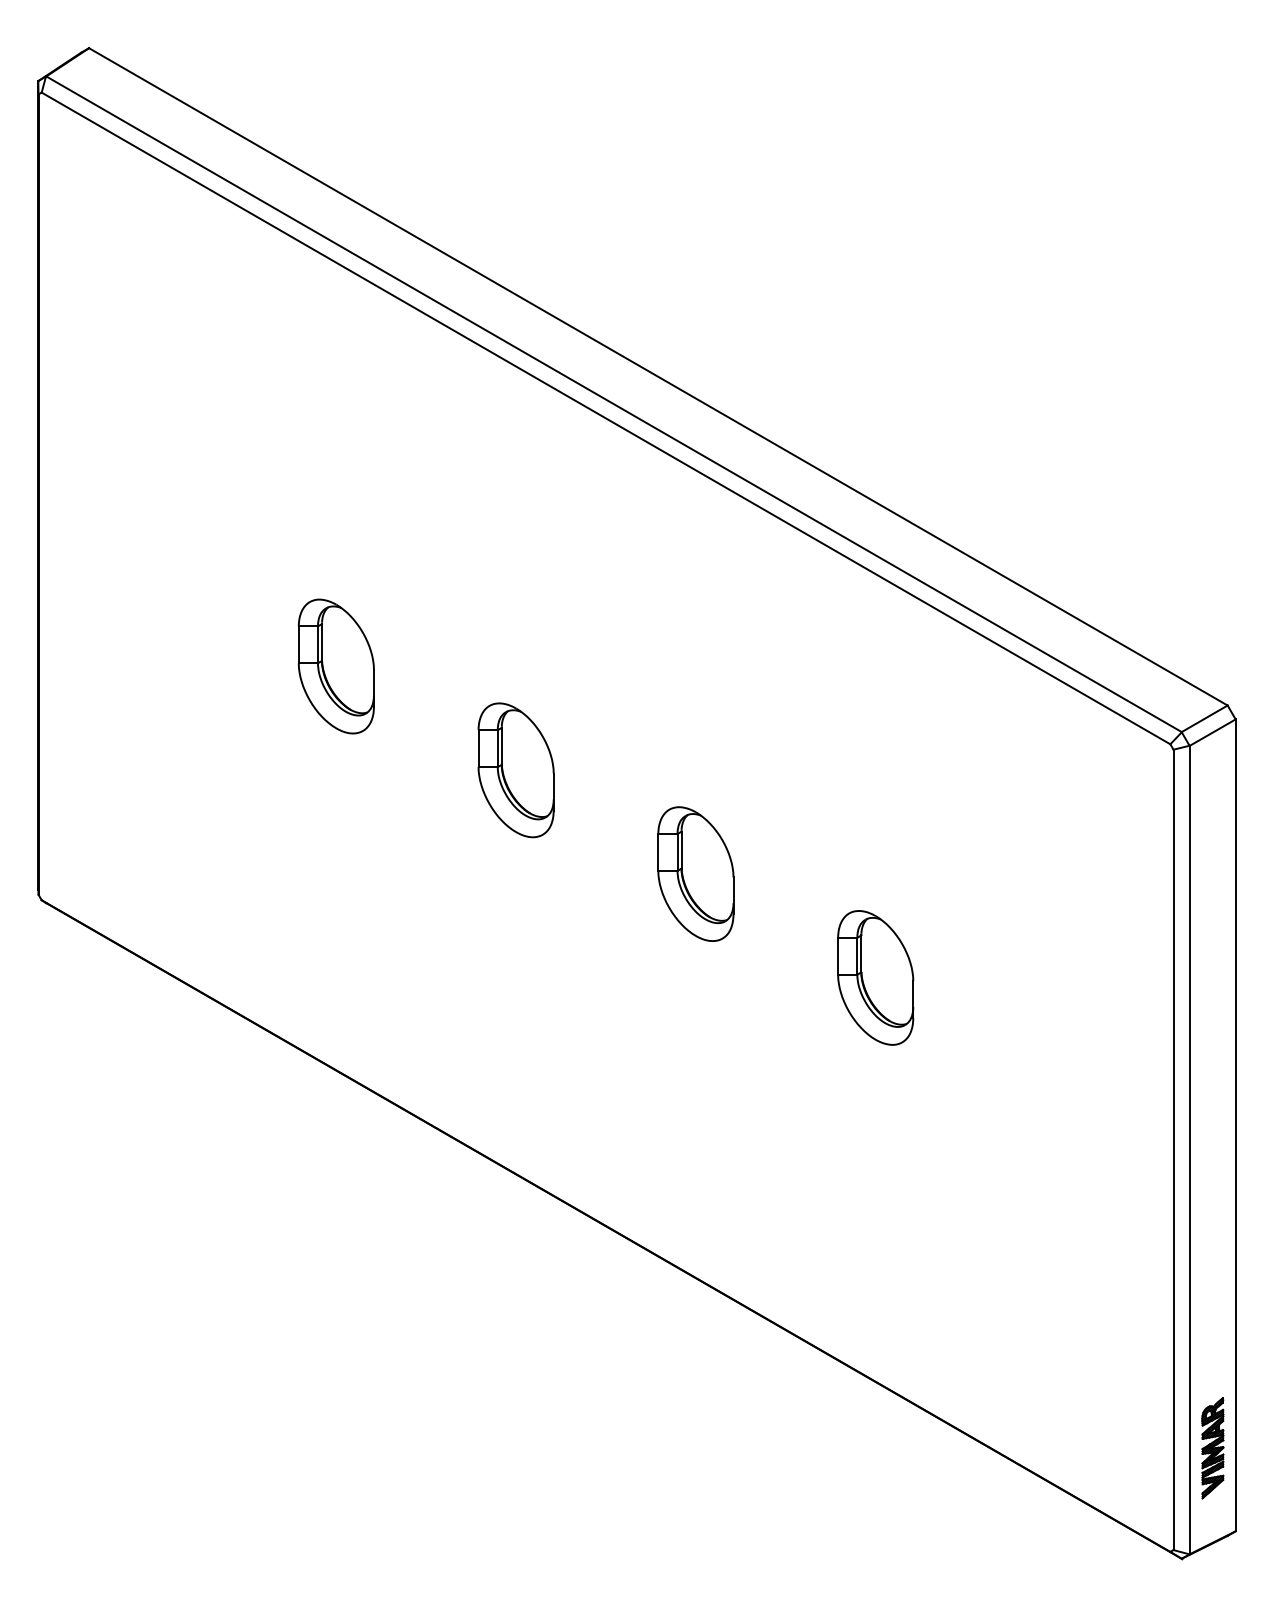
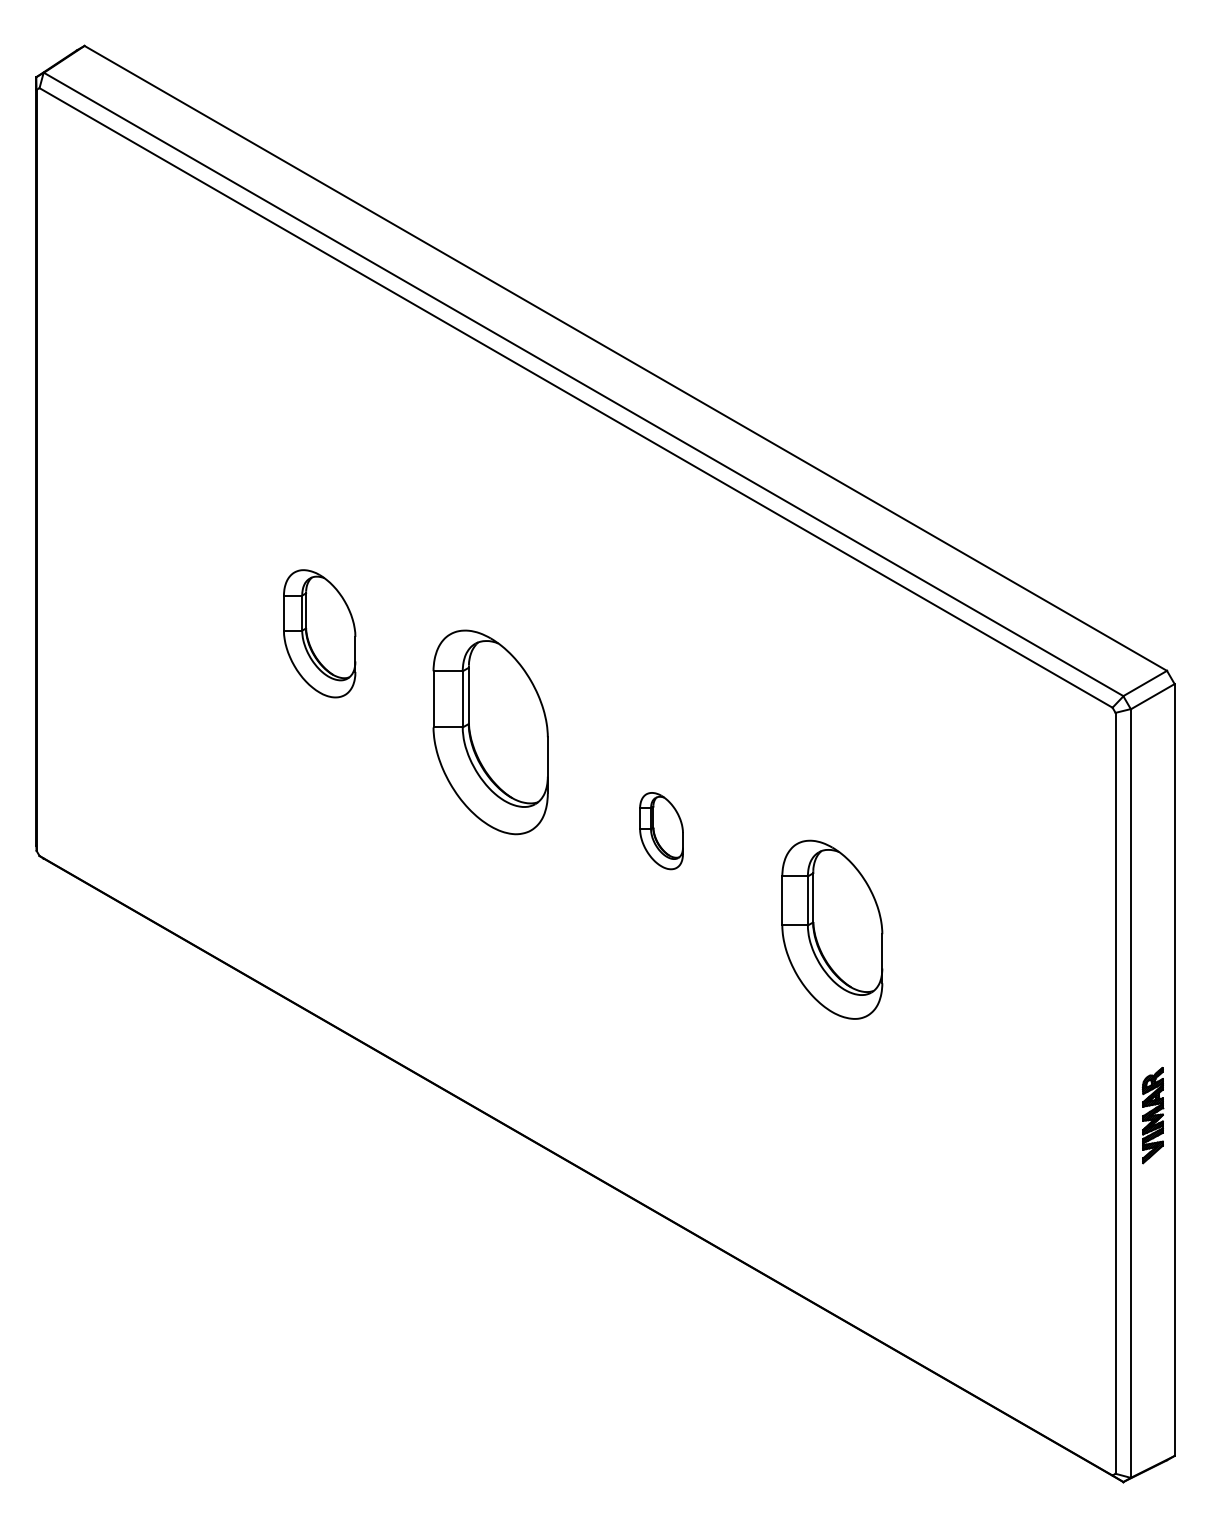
part: (515, 770) -> (489, 732), size x1.6
part: (695, 873) -> (661, 830), size x0.6
part: (875, 977) -> (832, 929), size x1.4
part: (1212, 1448) -> (1152, 1115), moved

